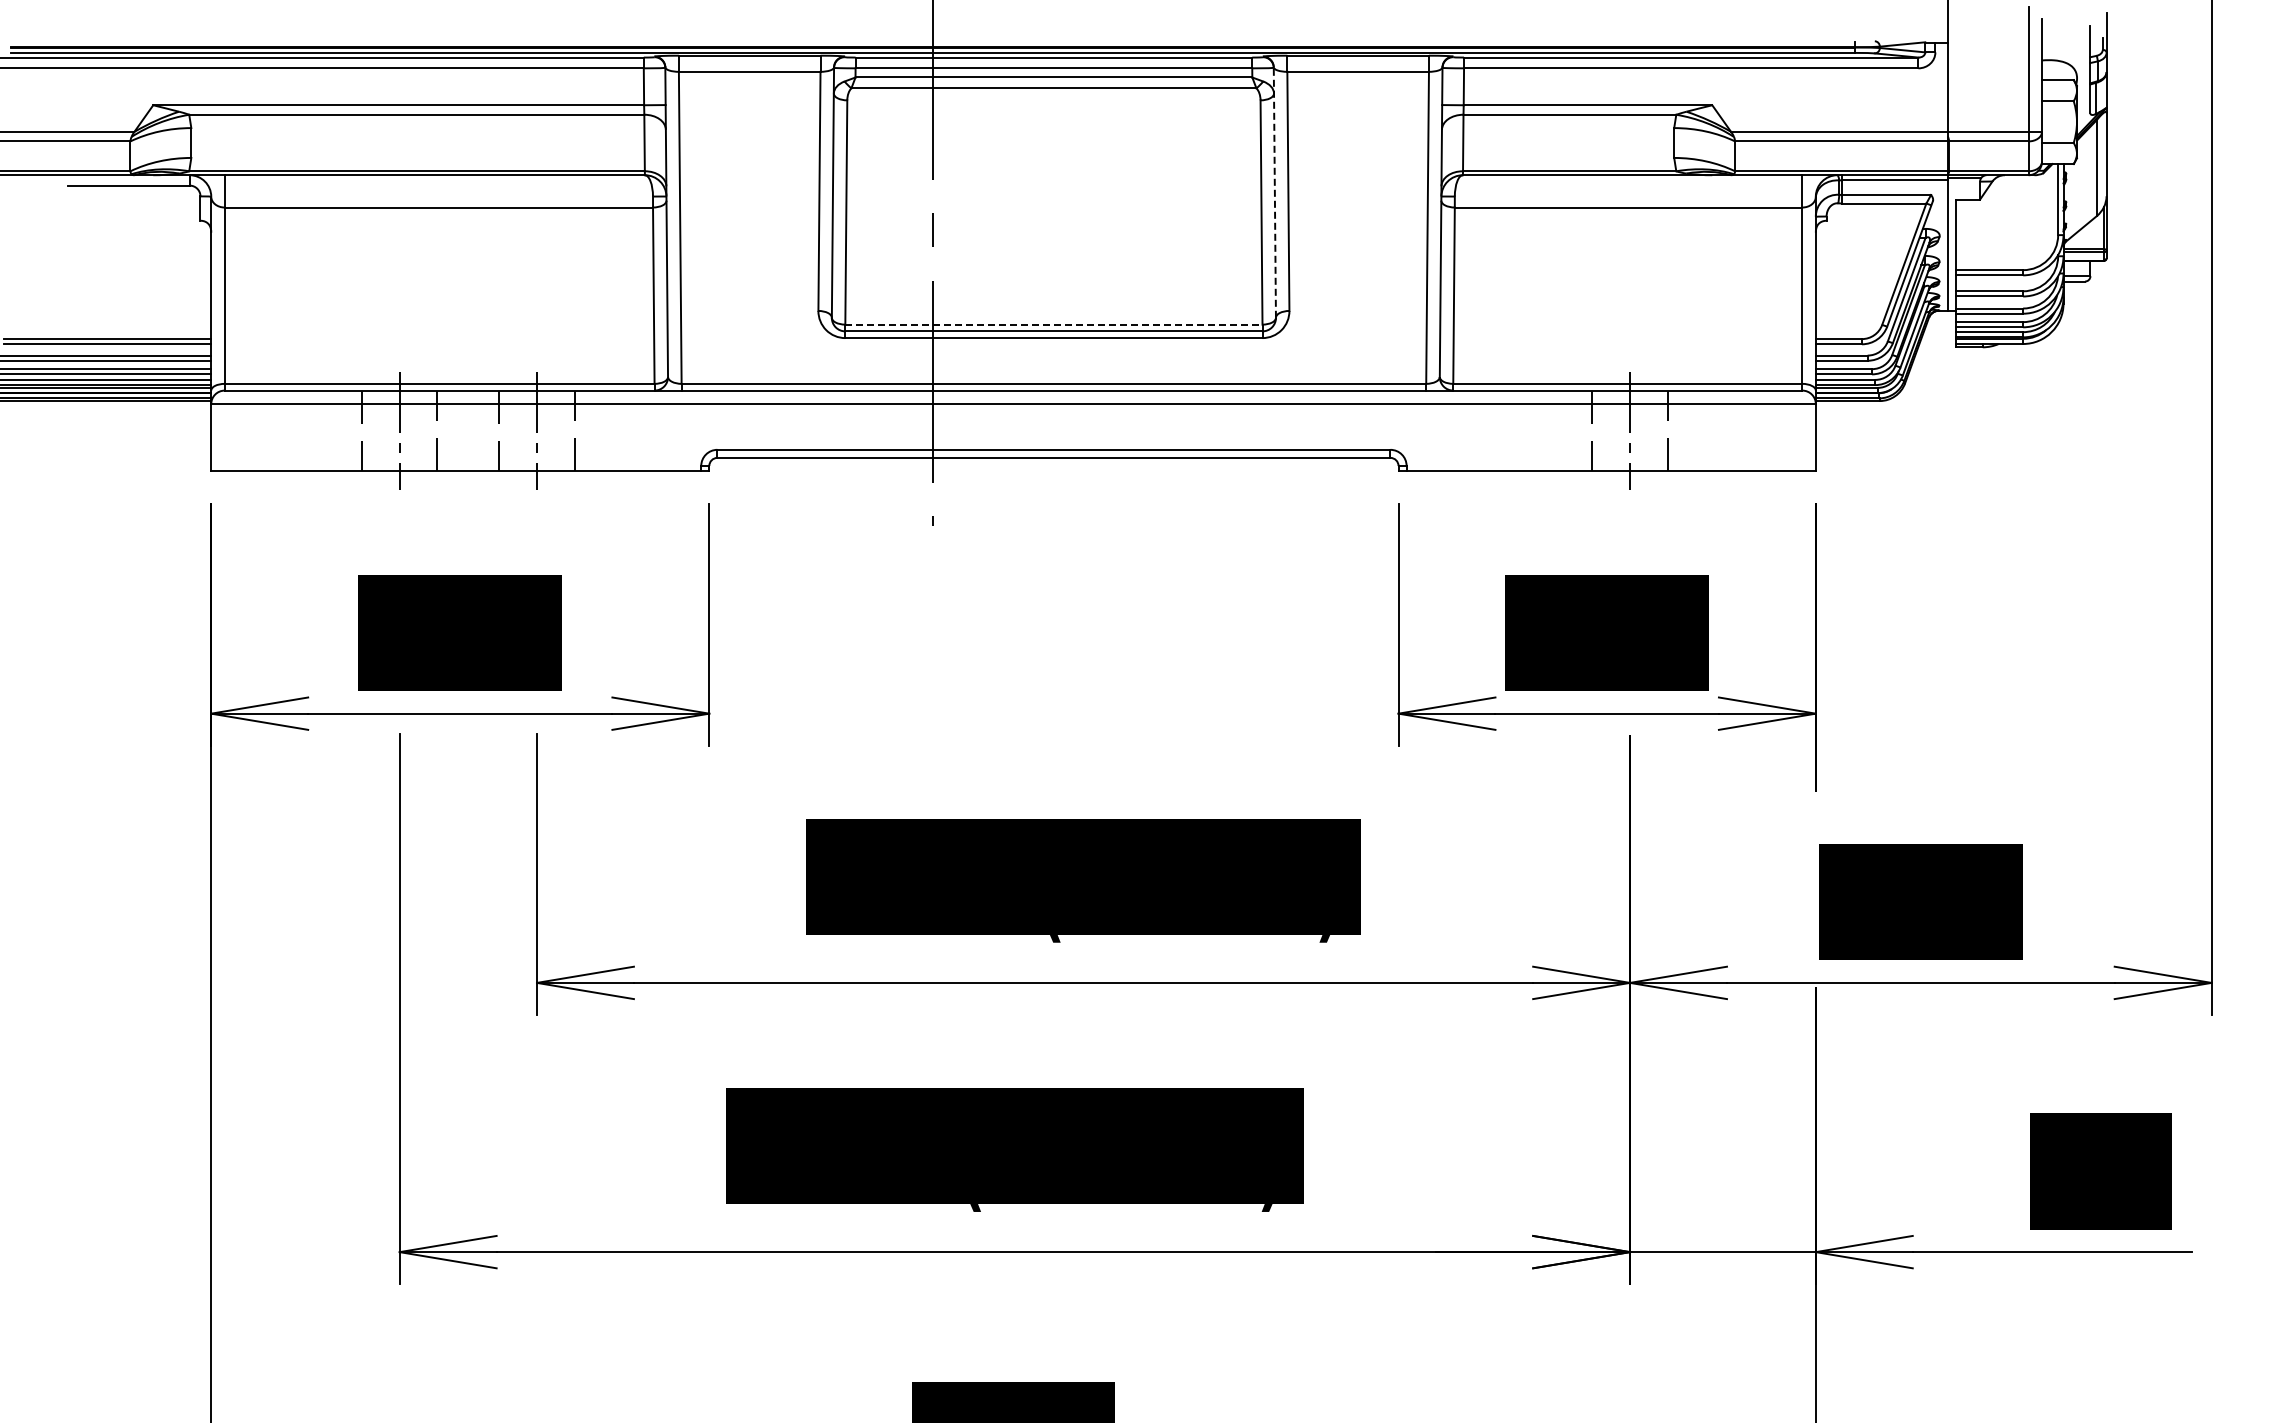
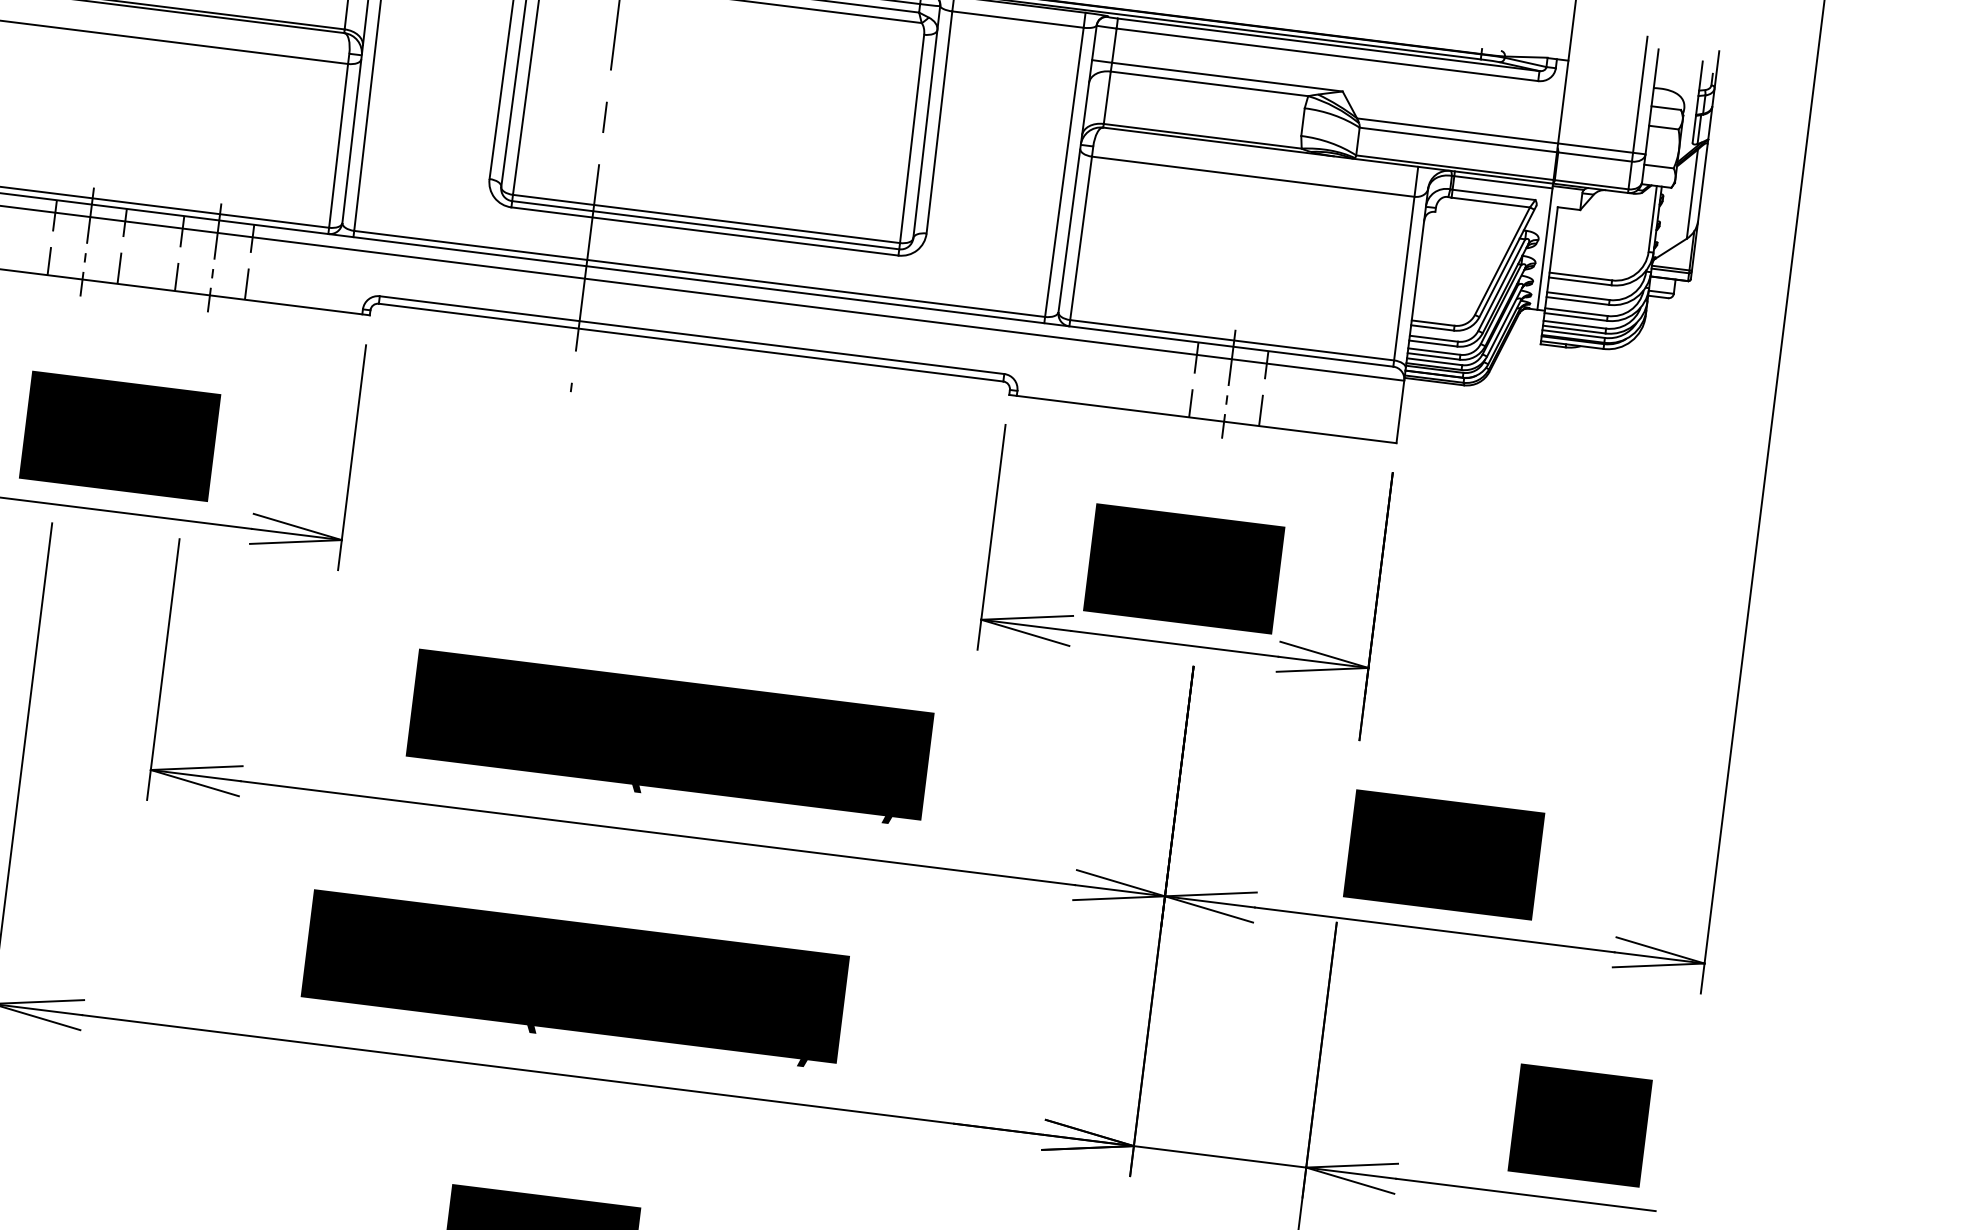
line: (1274, 192) -> (926, 121), dashed -> solid
line: (1053, 324) -> (706, 218), dashed -> solid

